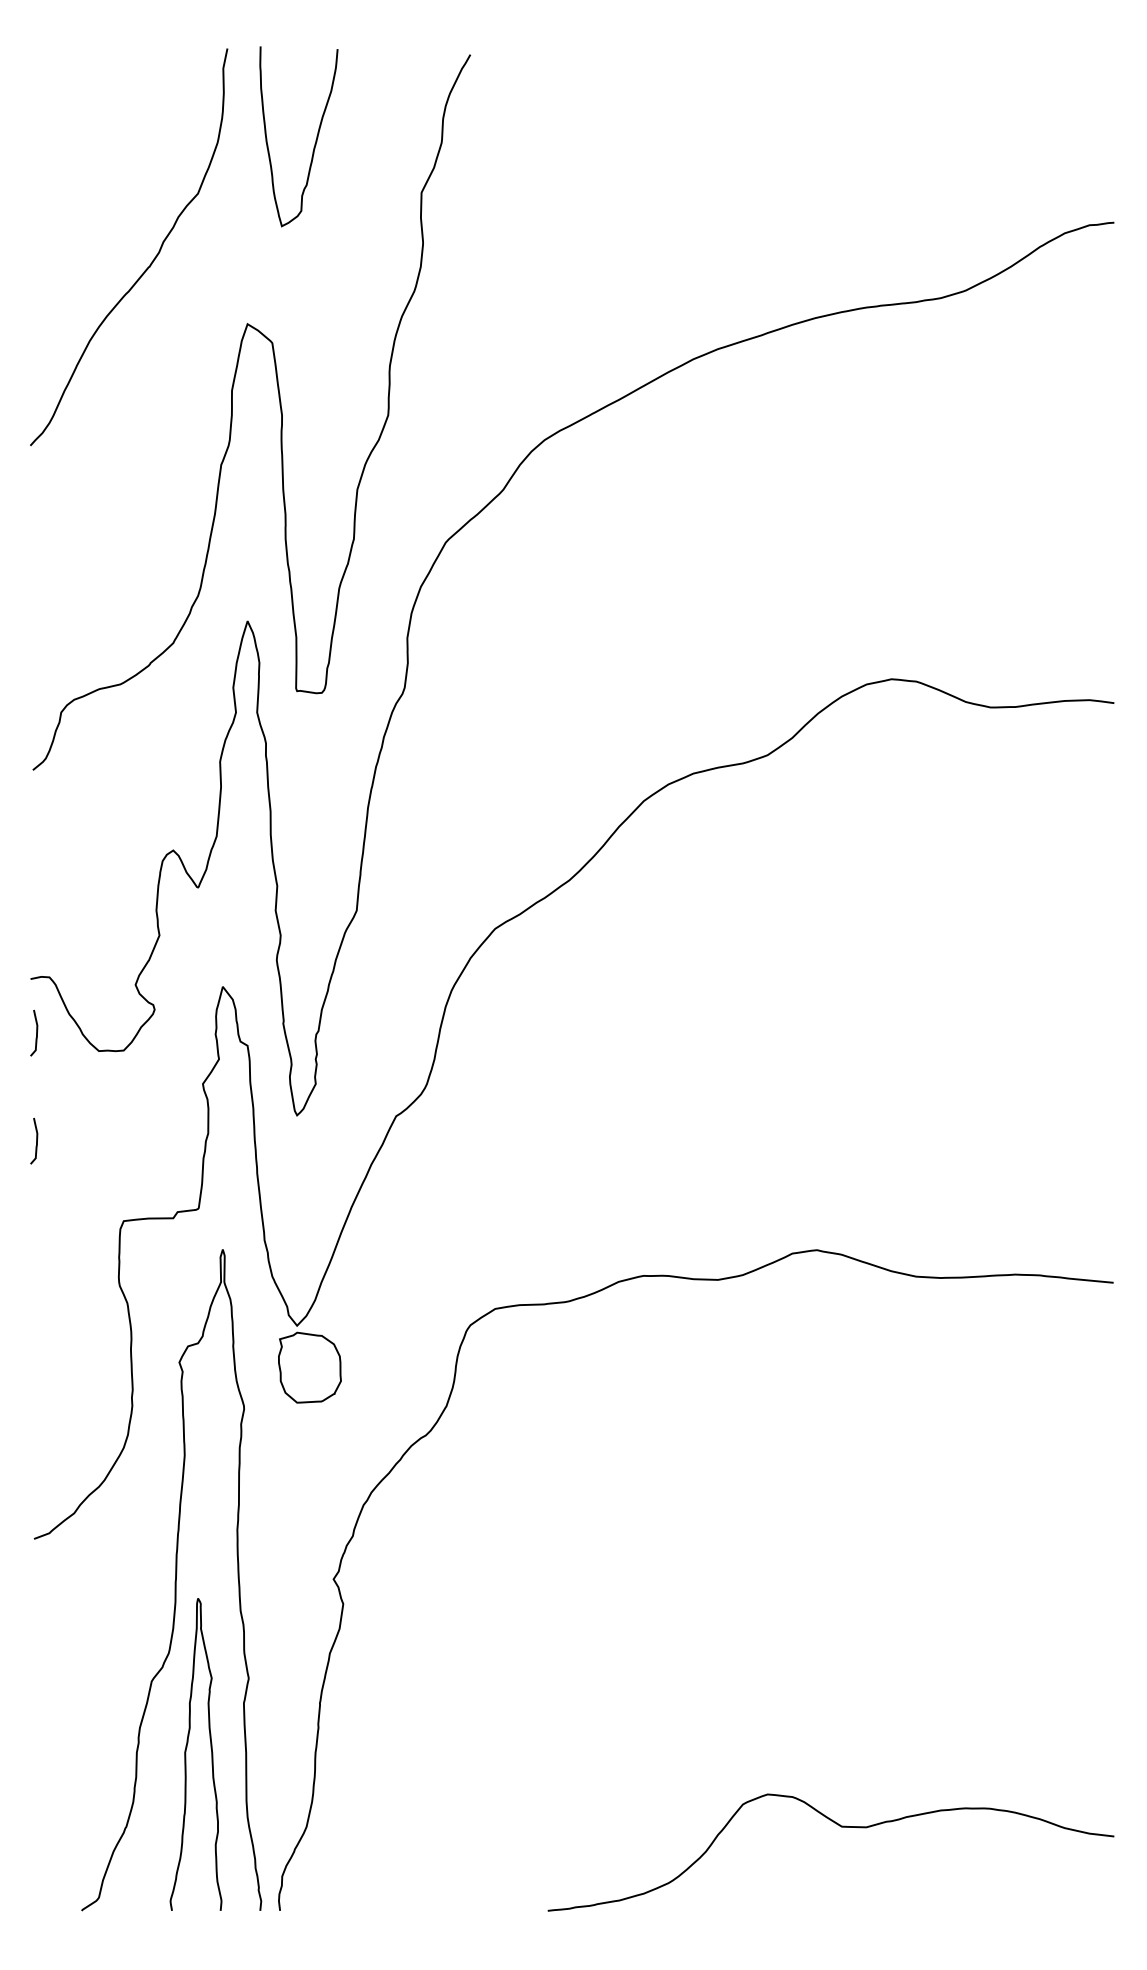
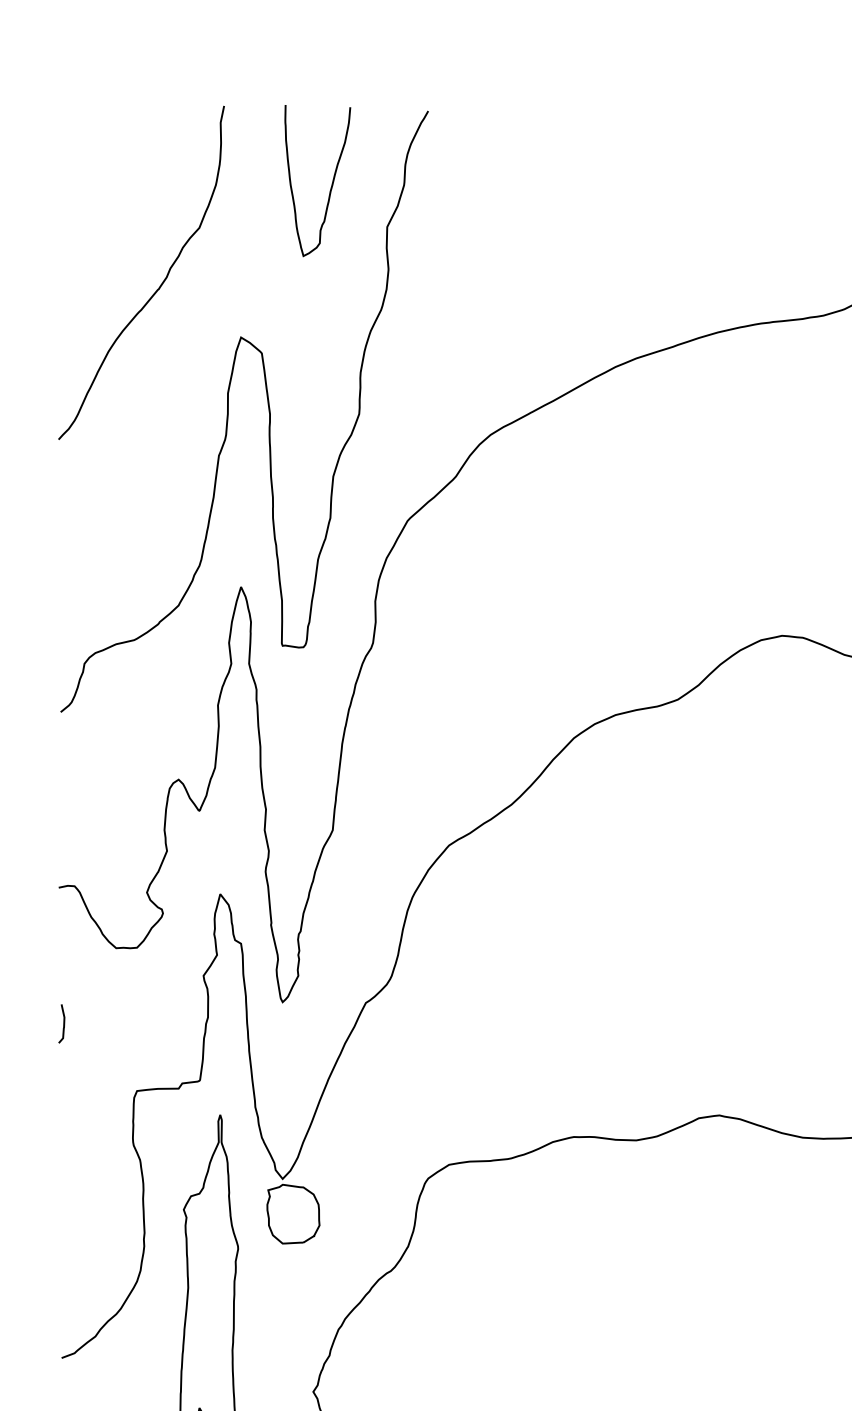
curve: (315, 140) -> (331, 184), moved
curve: (36, 1033) -> (63, 933), removed

